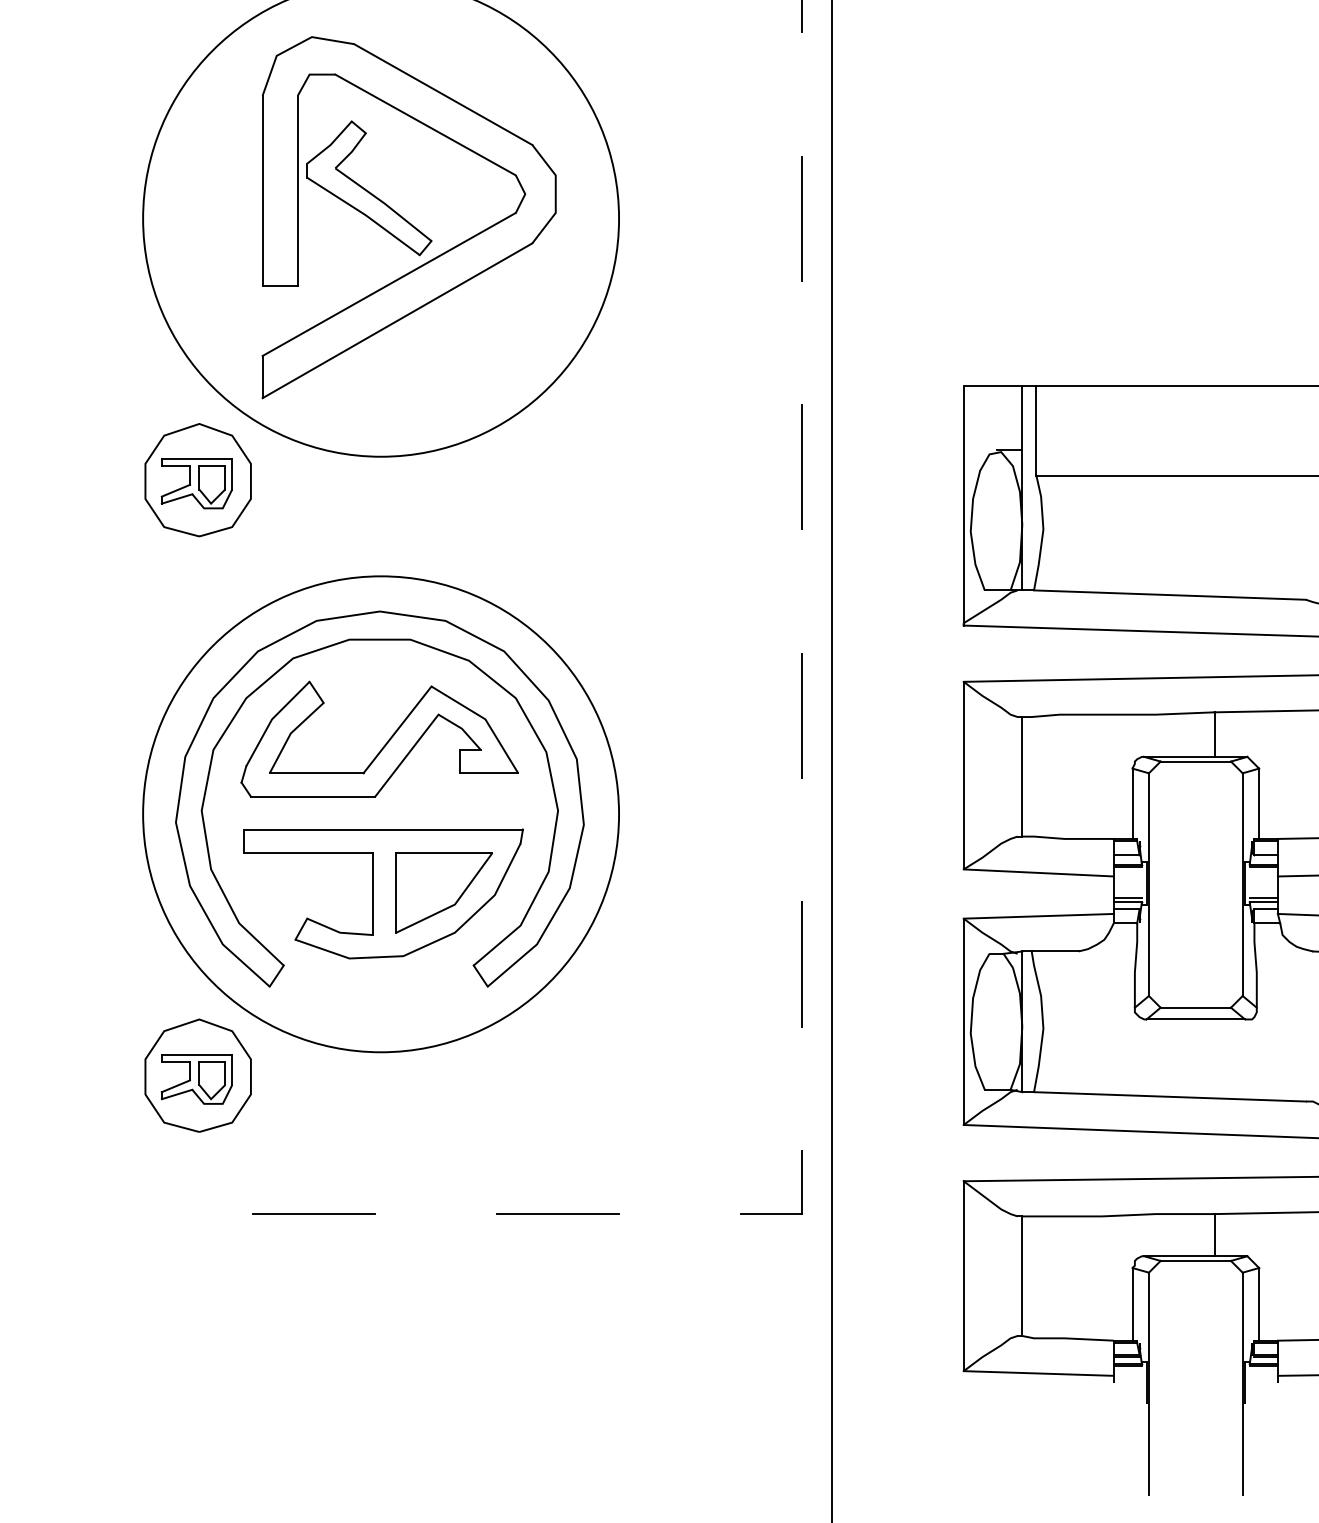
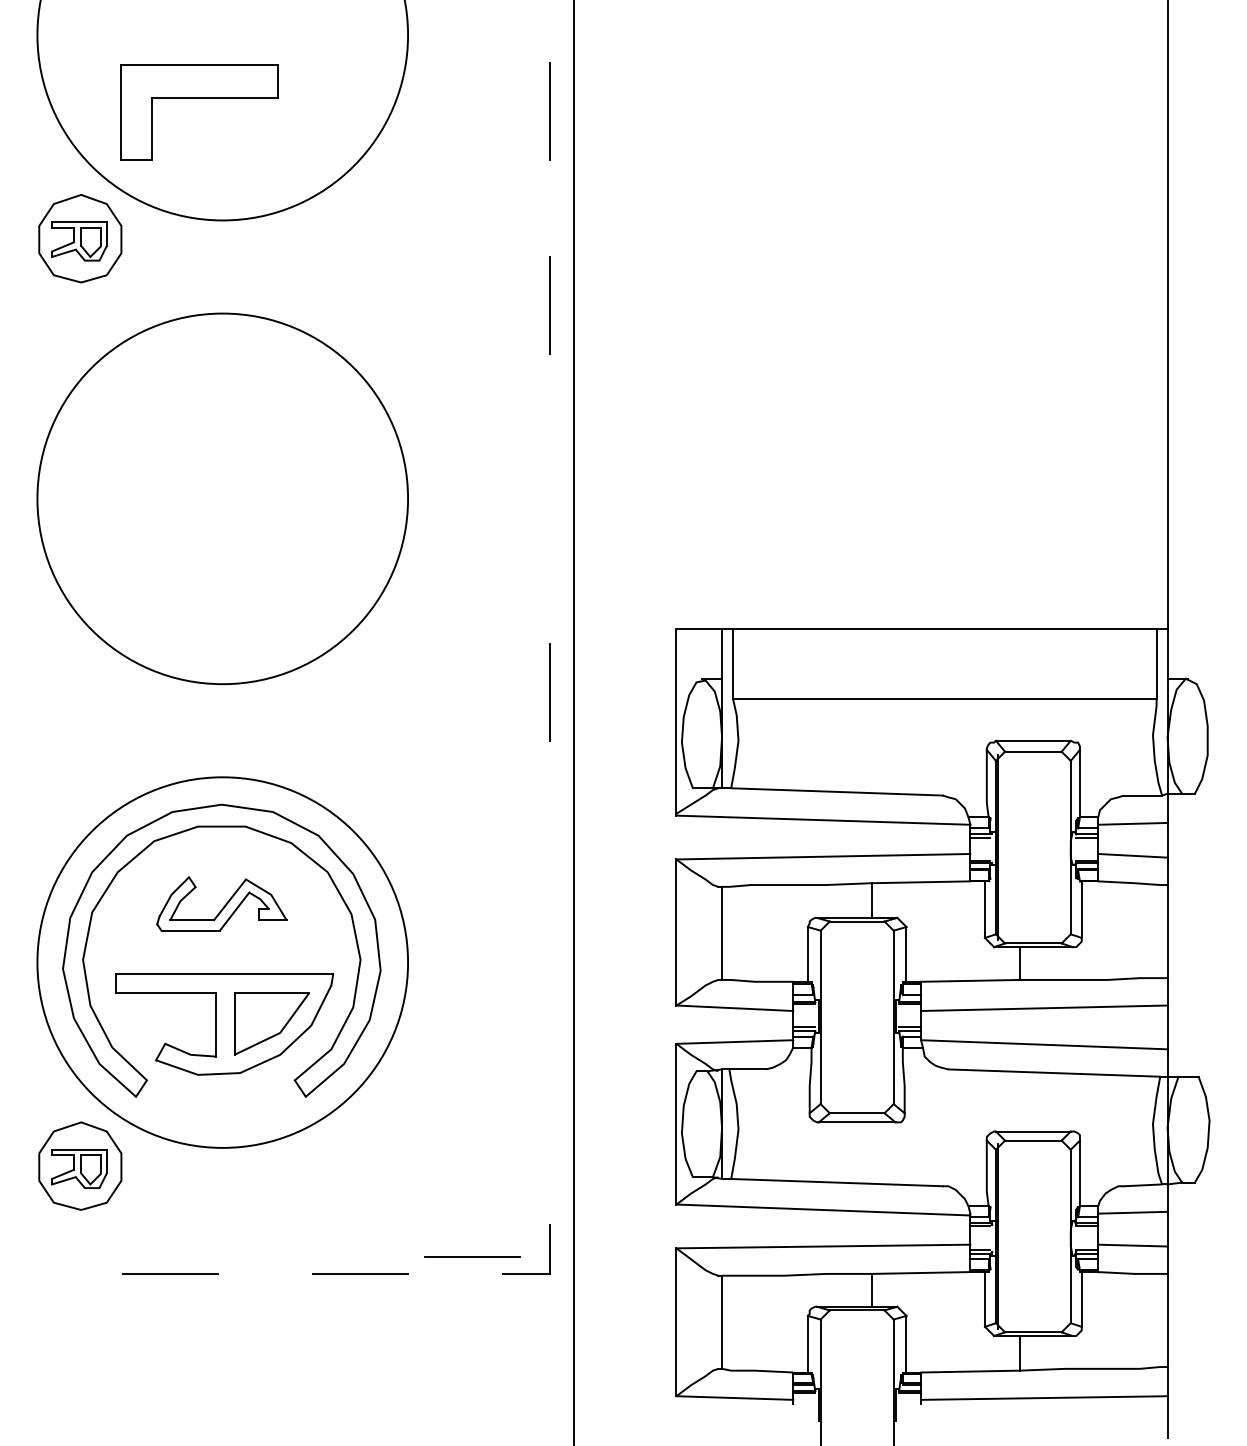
part: (409, 217) -> (244, 497), removed
line: (801, 218) -> (550, 498), removed
part: (198, 478) -> (80, 701), removed
line: (801, 715) -> (550, 885), removed
part: (379, 738) -> (221, 903), size x0.6
line: (801, 964) -> (550, 1079), removed
line: (701, 1191) -> (472, 1256), added

